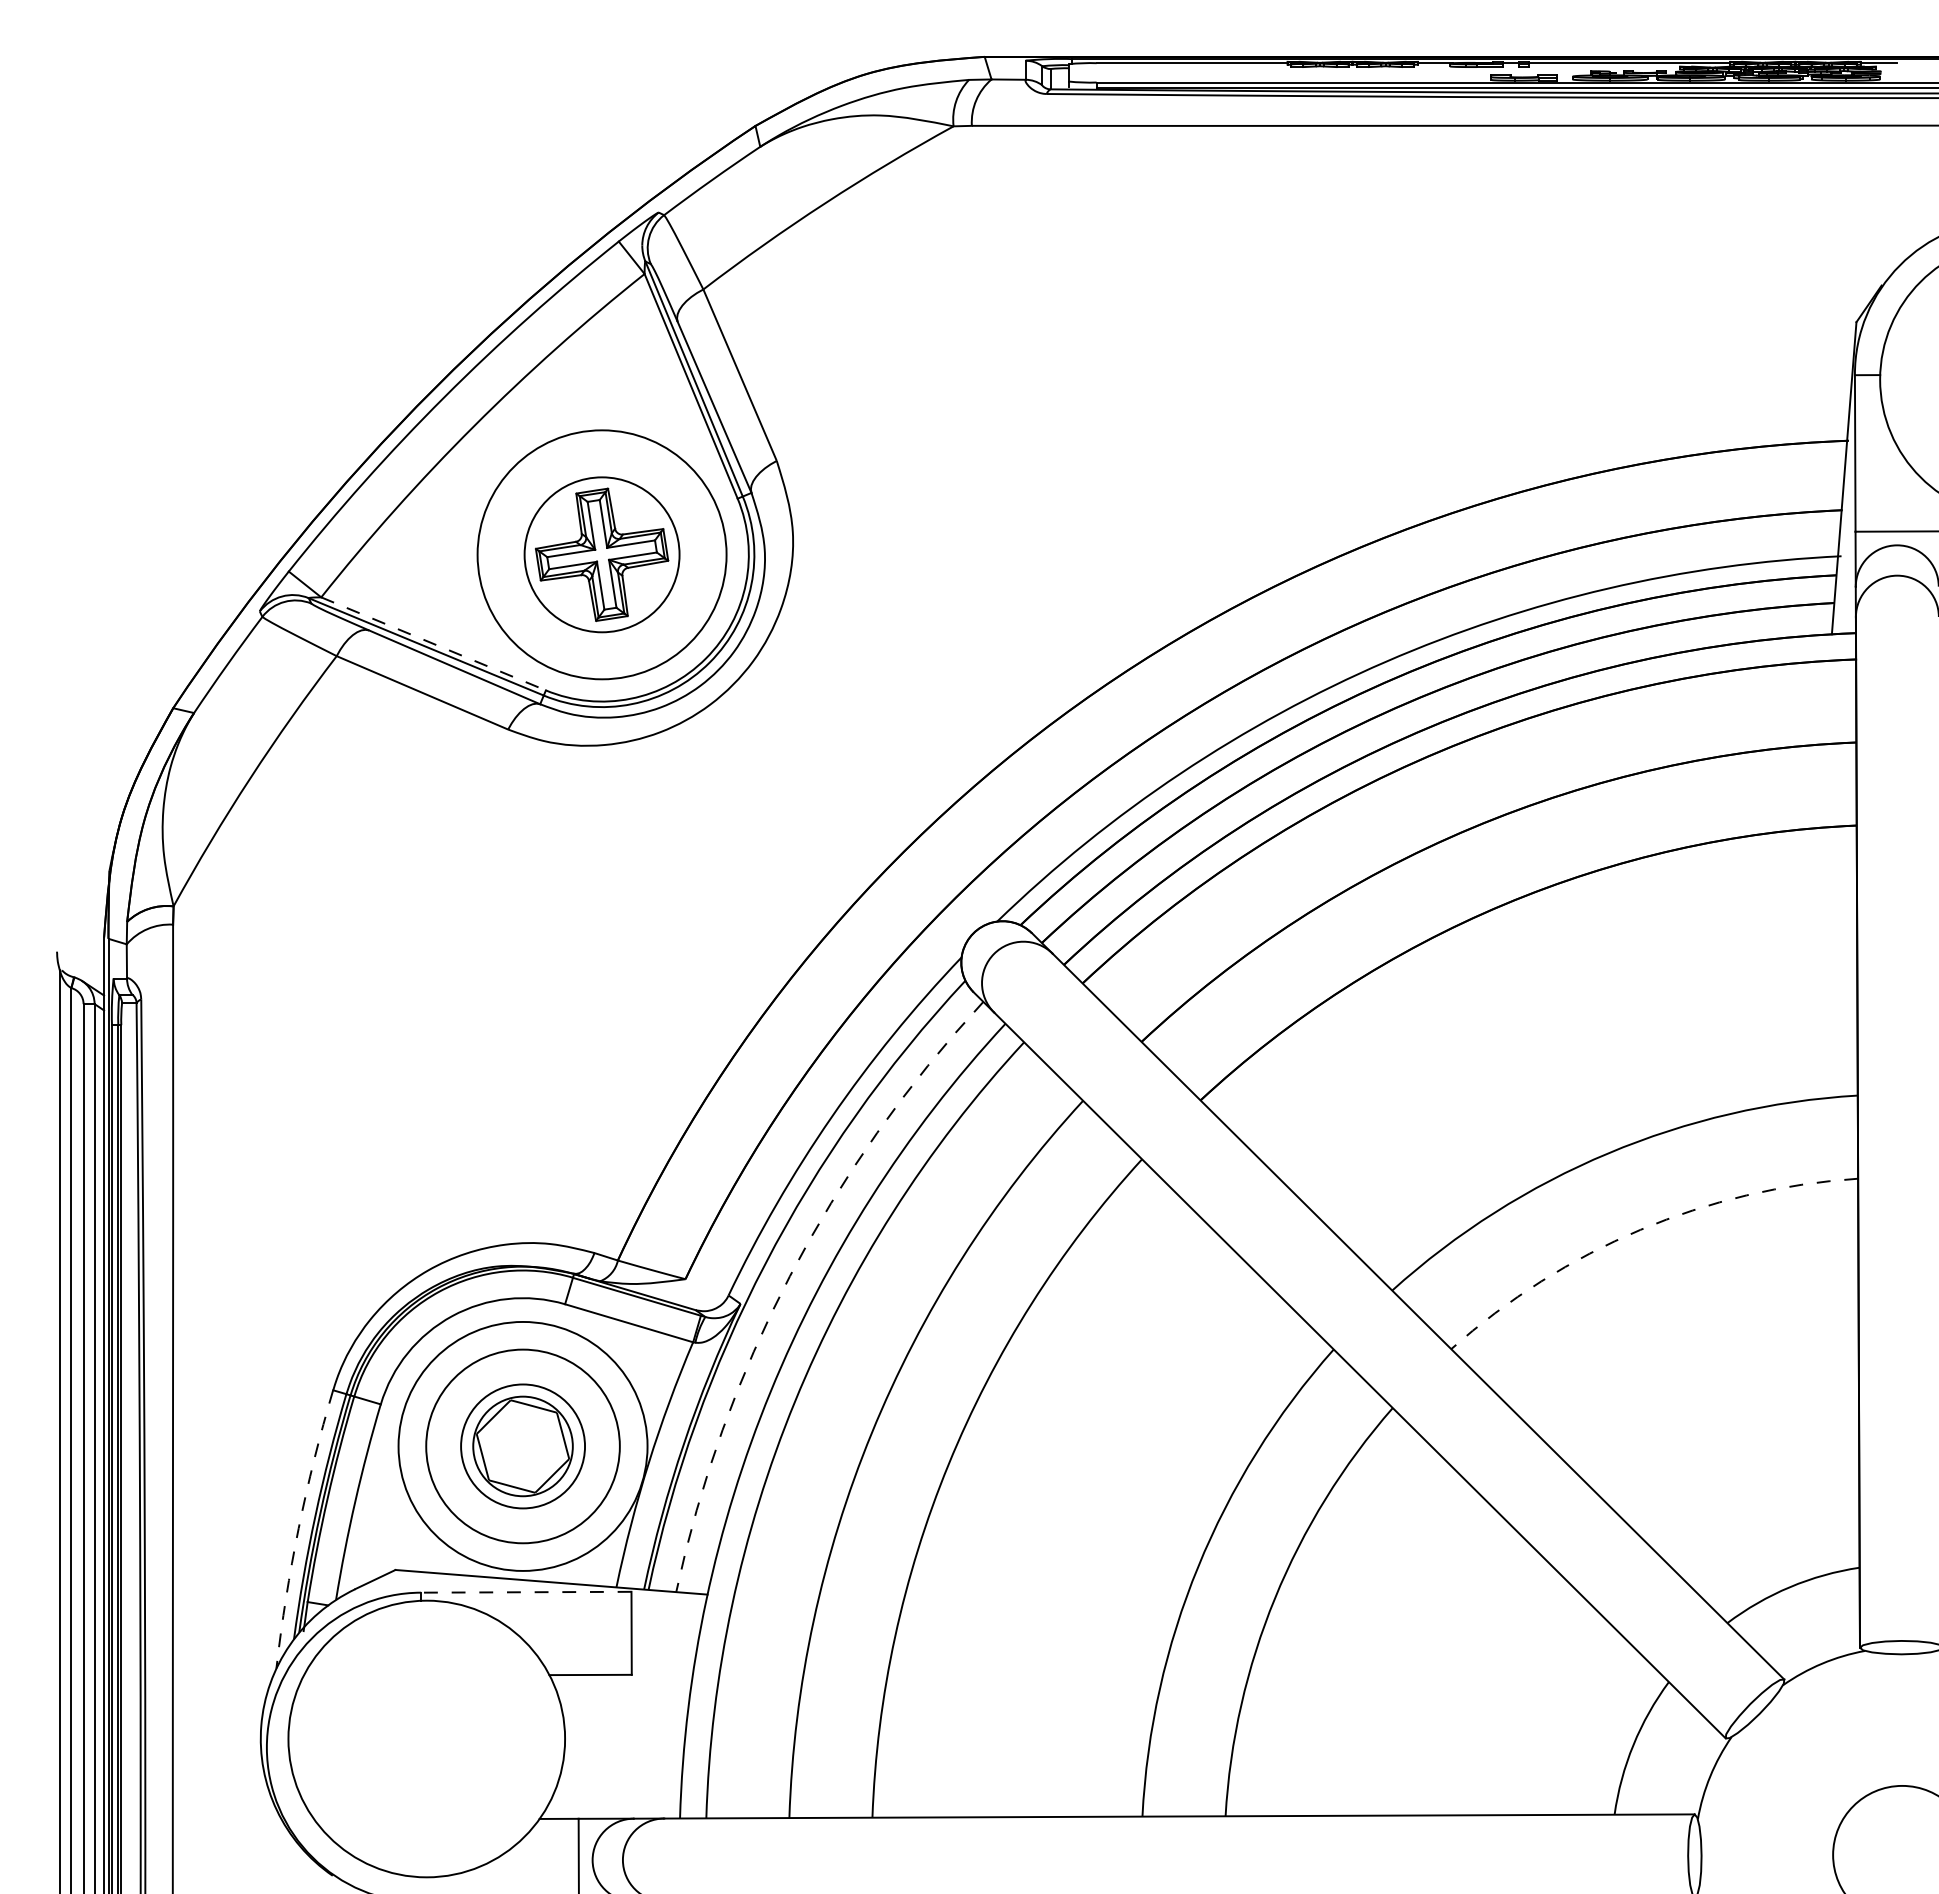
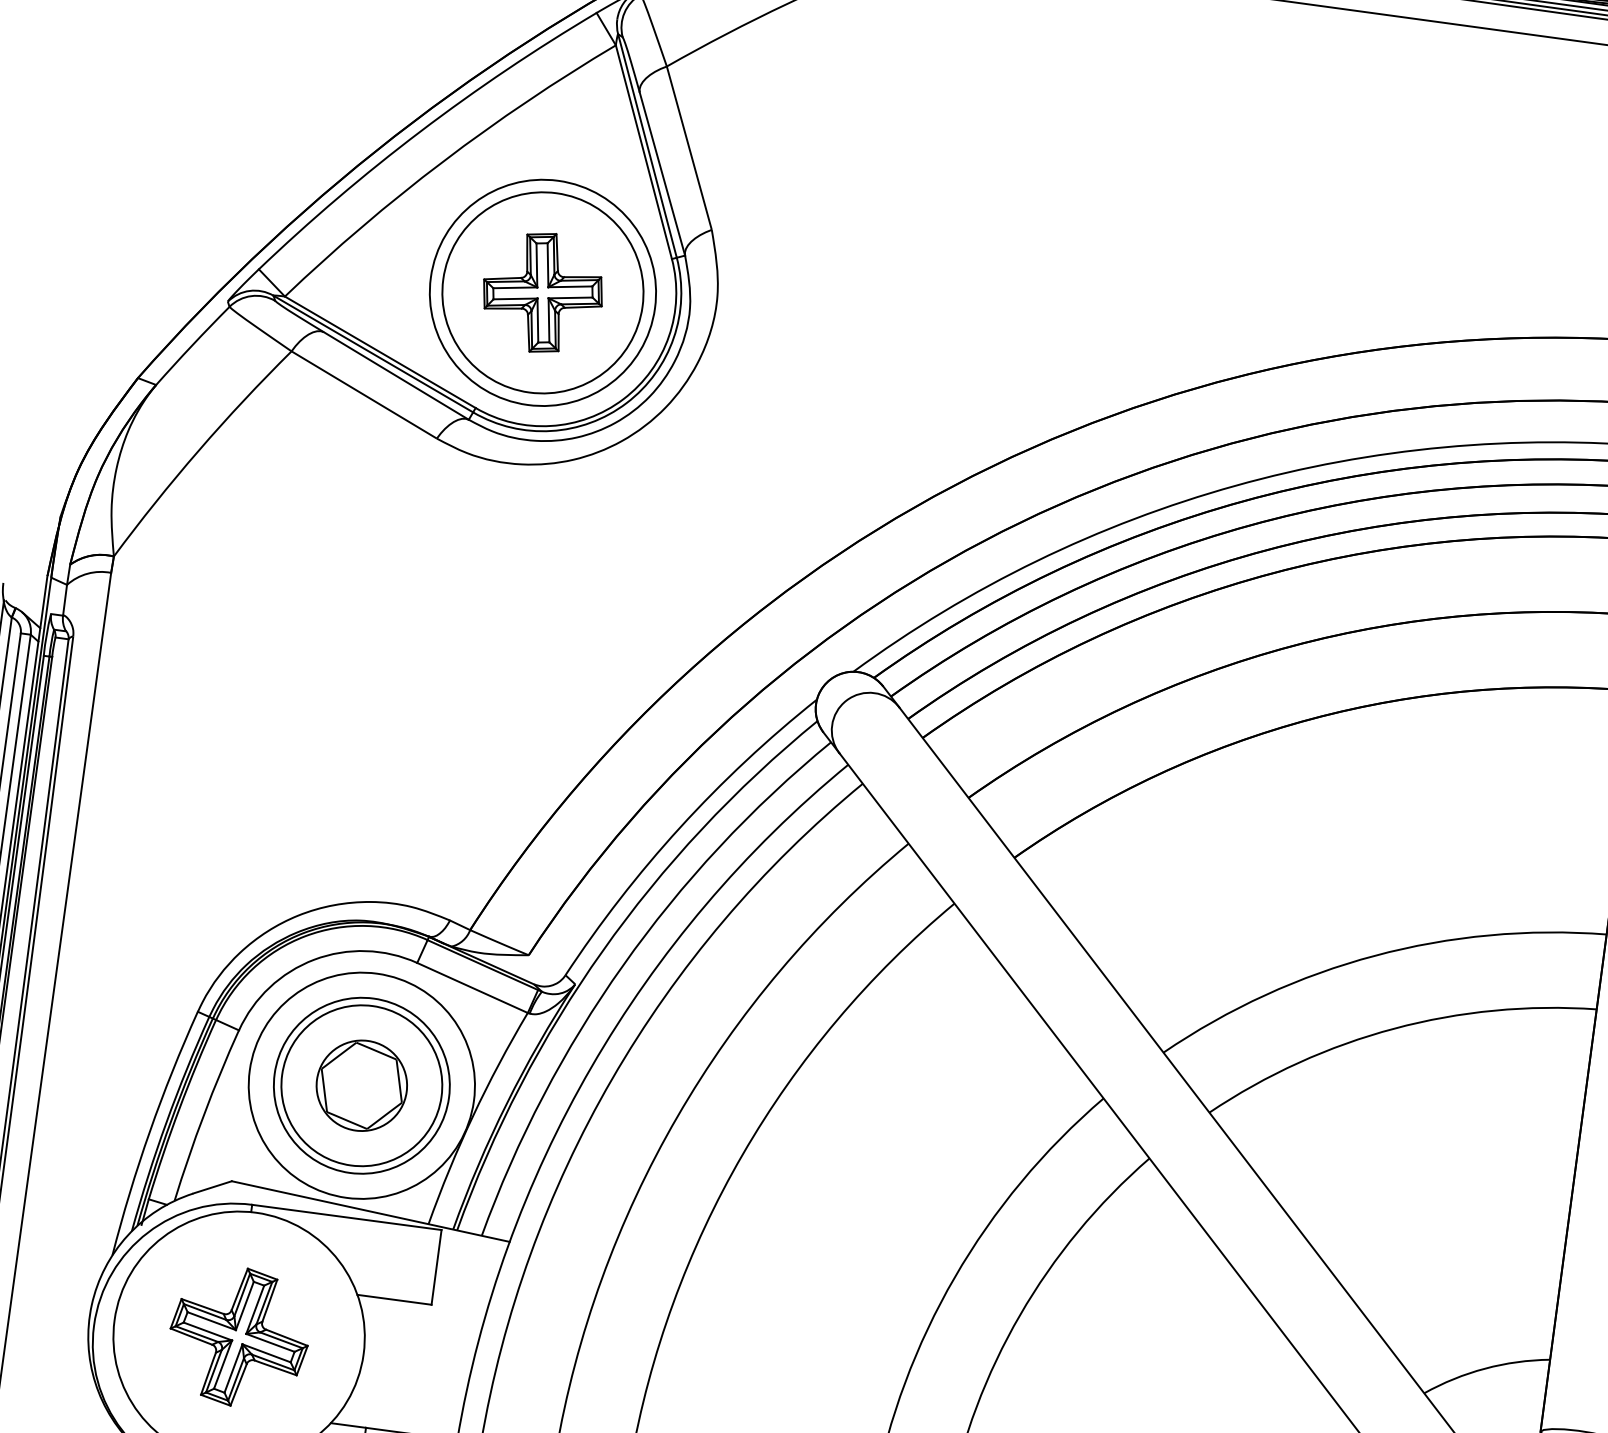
circle: (601, 554) -> (542, 292), size x1.43
line: (433, 643) -> (380, 351), dashed -> solid
arc: (1640, 1229) -> (1394, 1028), dashed -> solid
arc: (789, 1276) -> (622, 965), dashed -> solid
circle: (522, 1445) -> (361, 1084), size x1.43
arc: (298, 1528) -> (149, 1131), dashed -> solid
line: (525, 1592) -> (346, 1217), dashed -> solid
part: (426, 1738) -> (238, 1336), added

